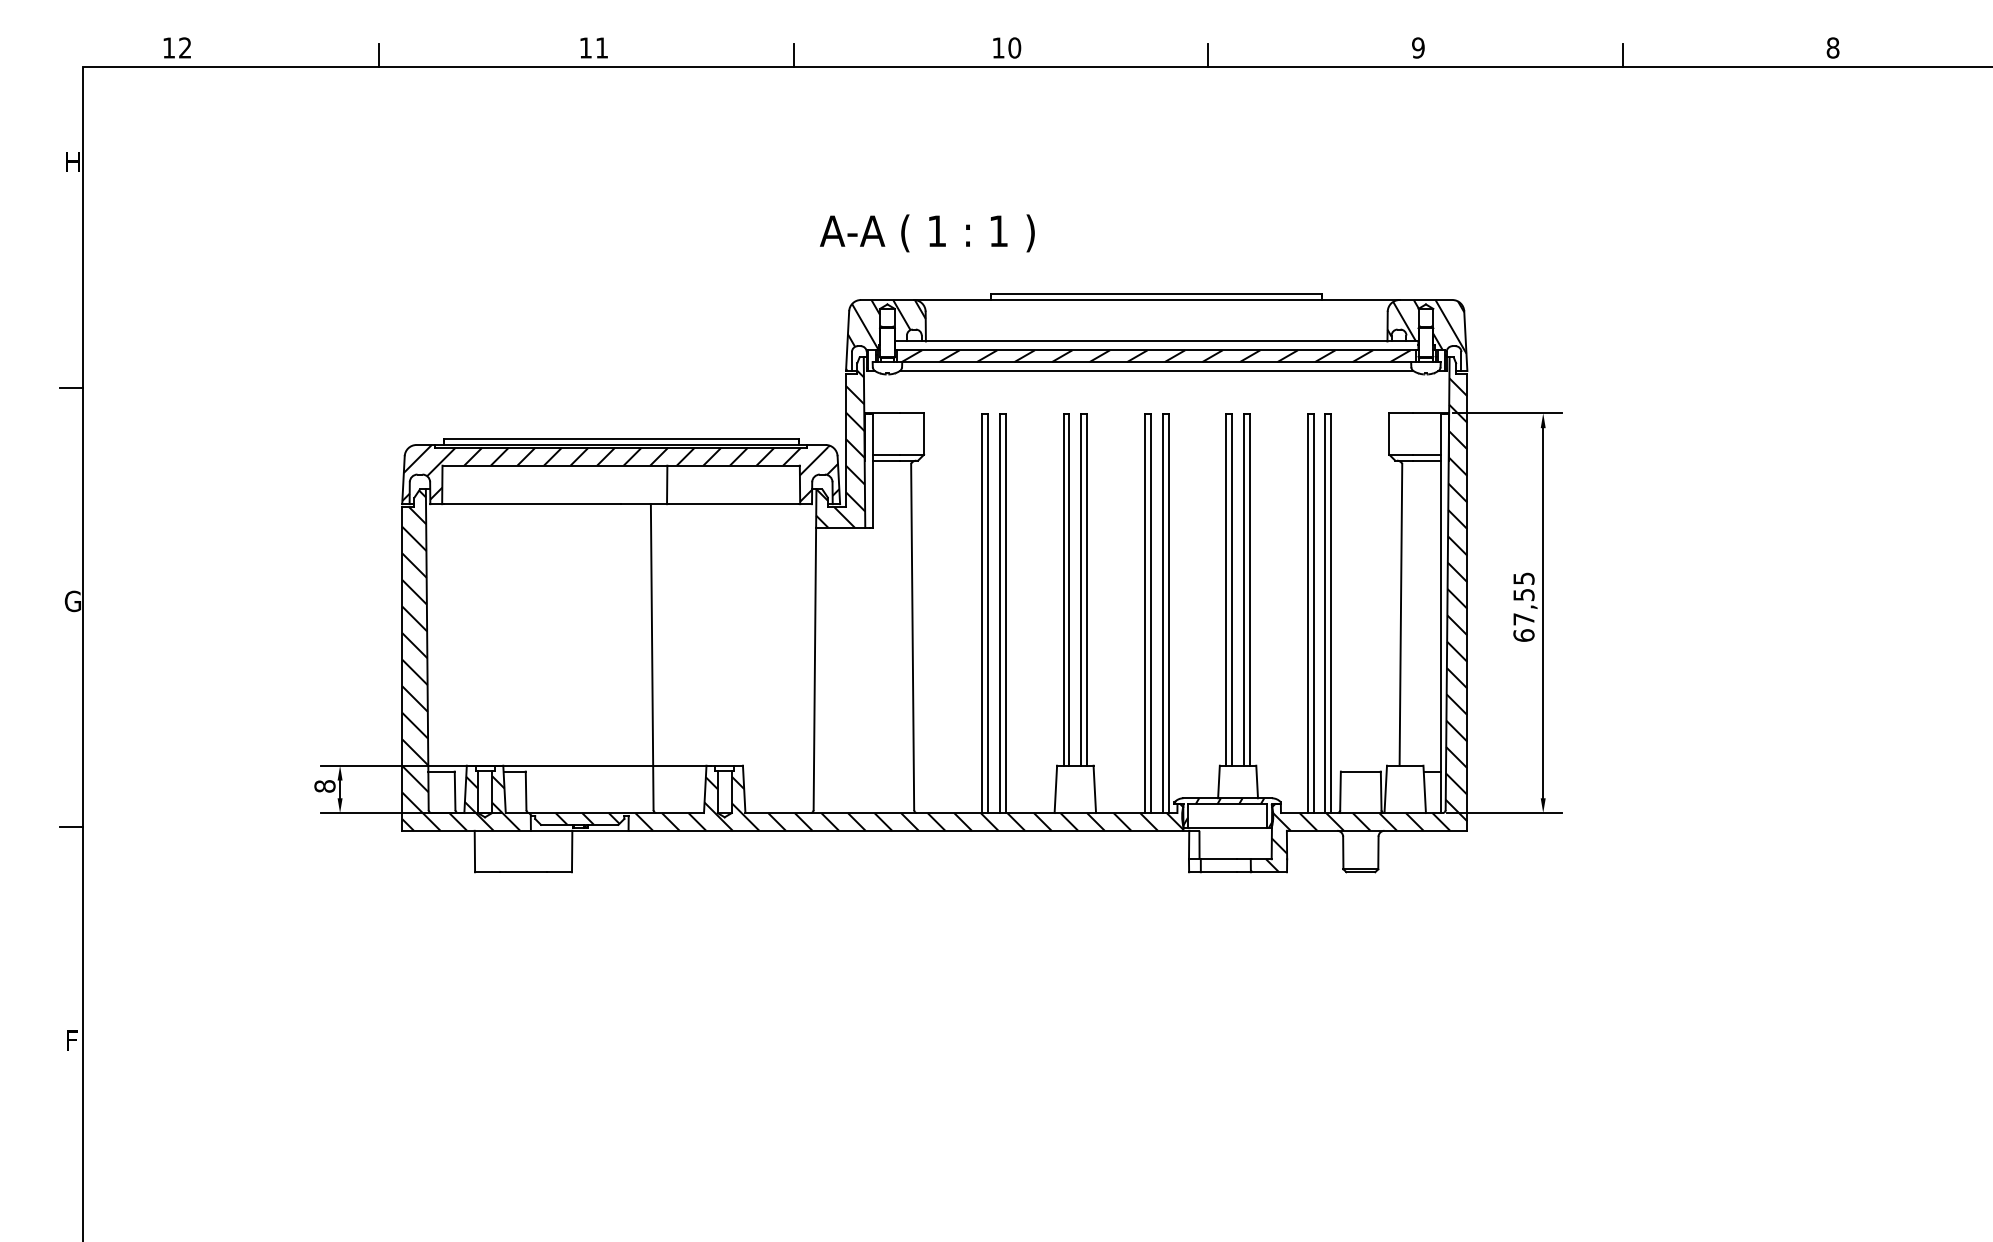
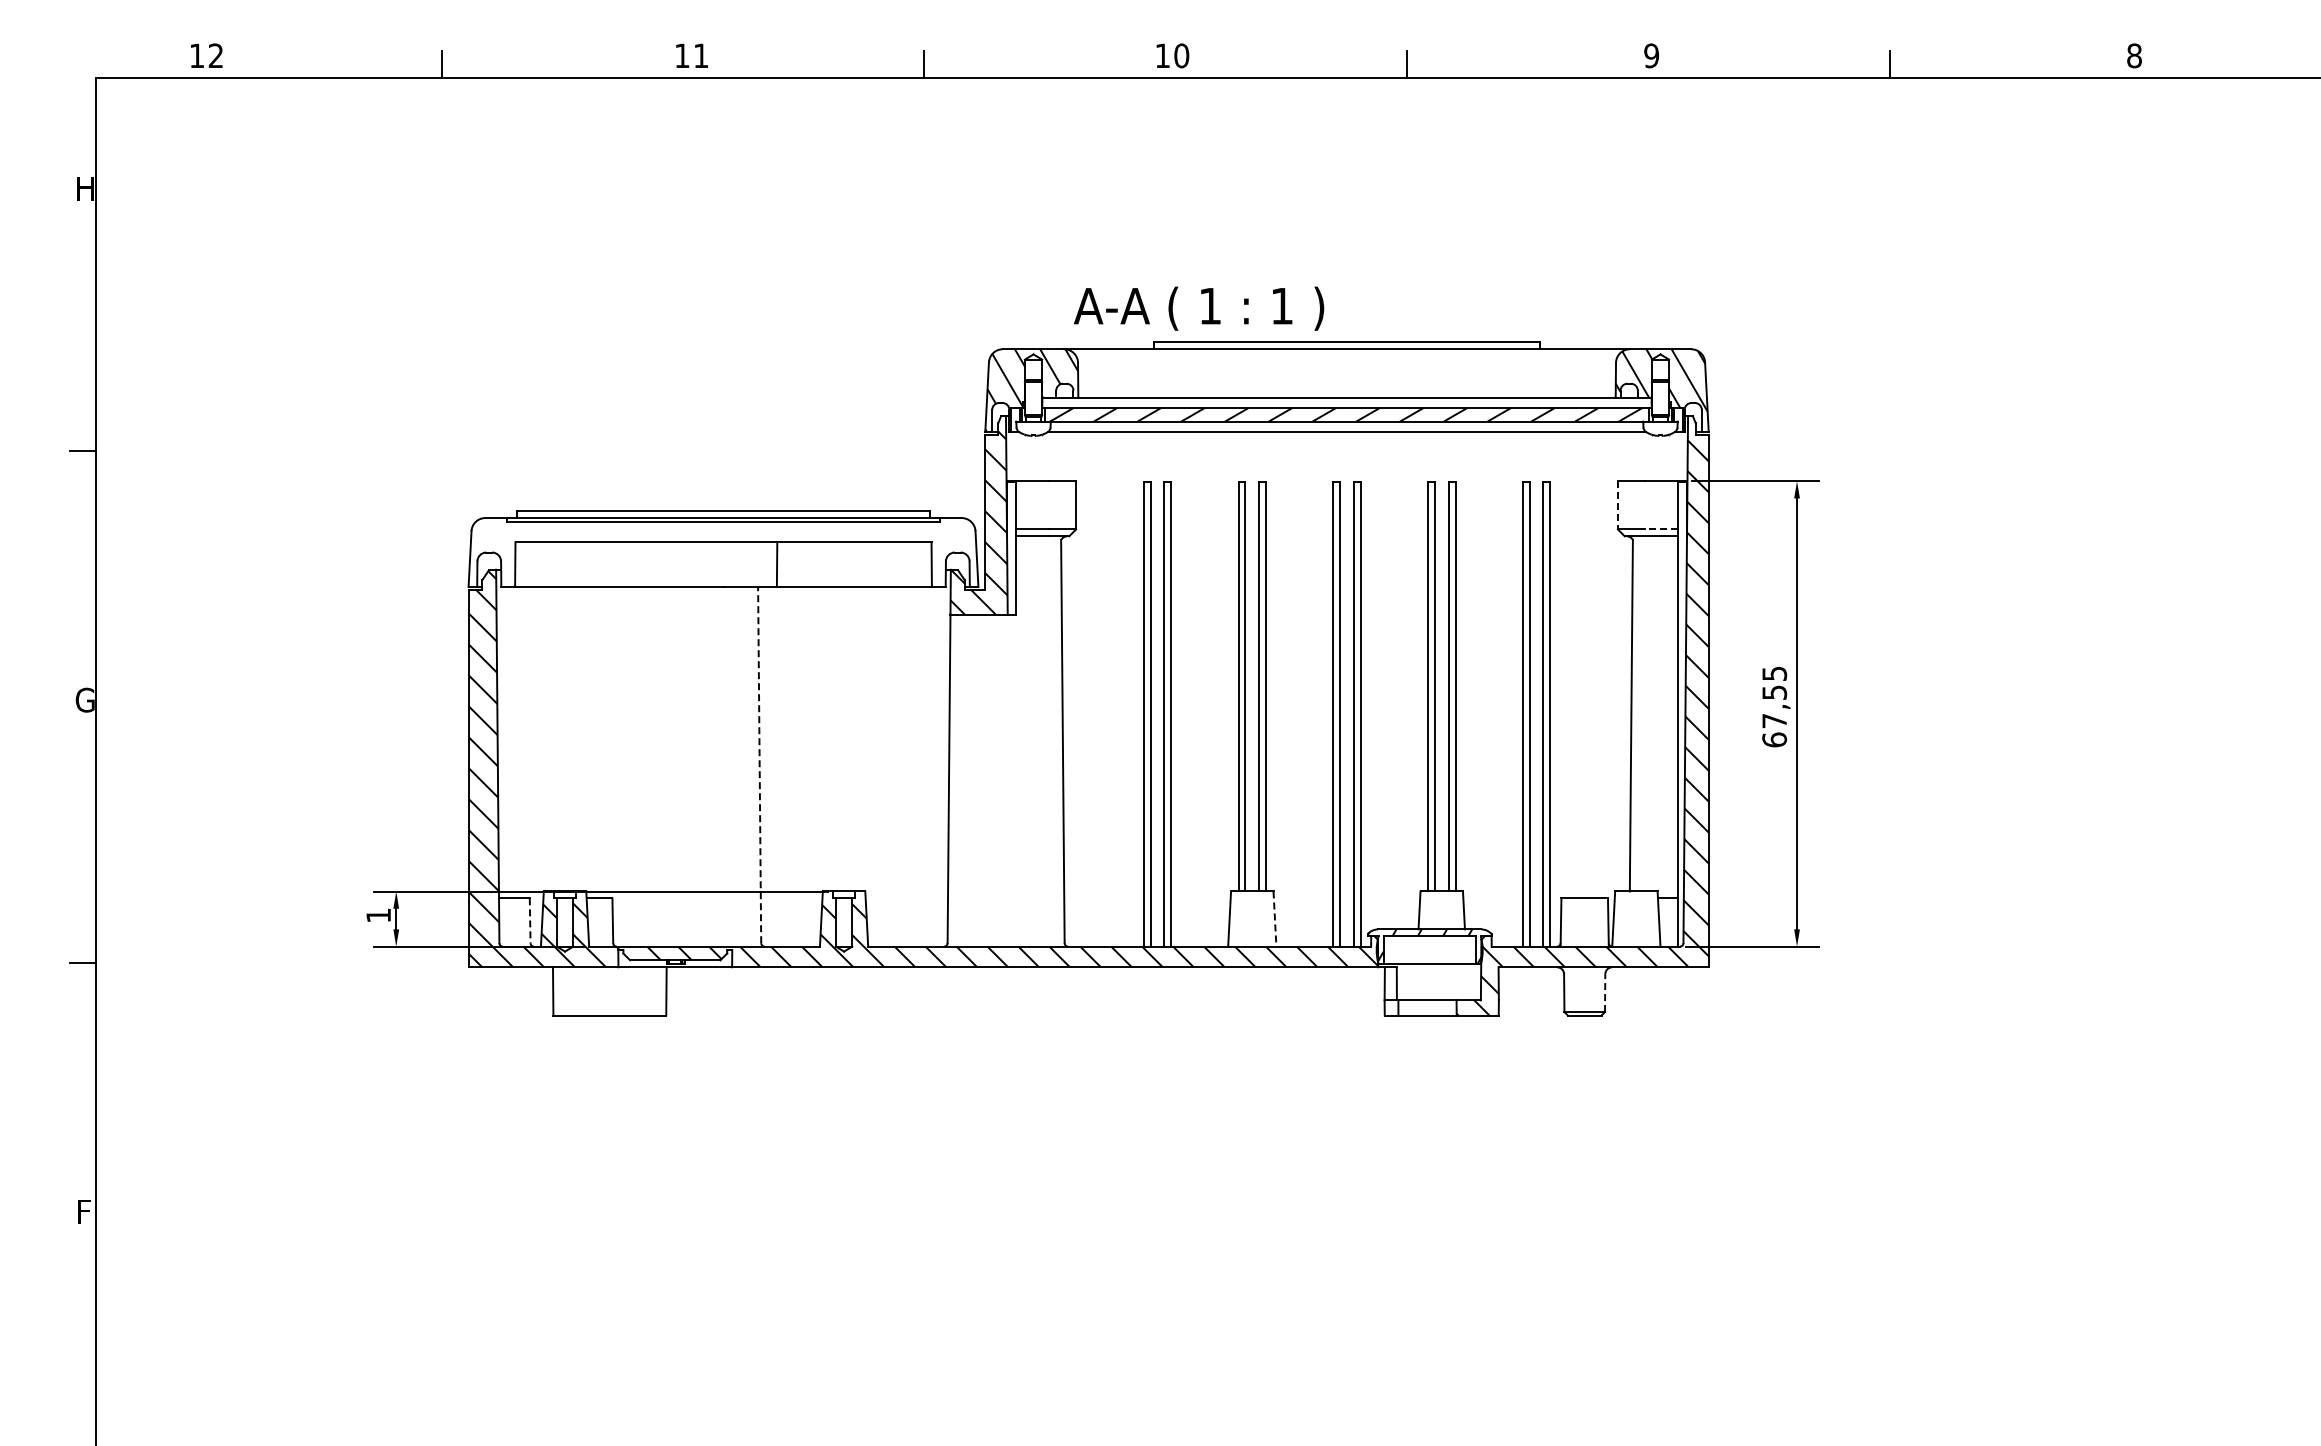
text: (927, 233) -> (1199, 308), moved
line: (1389, 434) -> (1617, 505), solid -> dashed
line: (1426, 454) -> (1661, 529), solid -> dashed
hatch: (620, 473) -> (722, 551), removed
line: (652, 656) -> (759, 764), solid -> dashed
text: (324, 786) -> (378, 915), 8 -> 1
line: (1094, 789) -> (1274, 919), solid -> dashed
line: (455, 791) -> (530, 921), solid -> dashed
line: (1378, 853) -> (1605, 993), solid -> dashed

